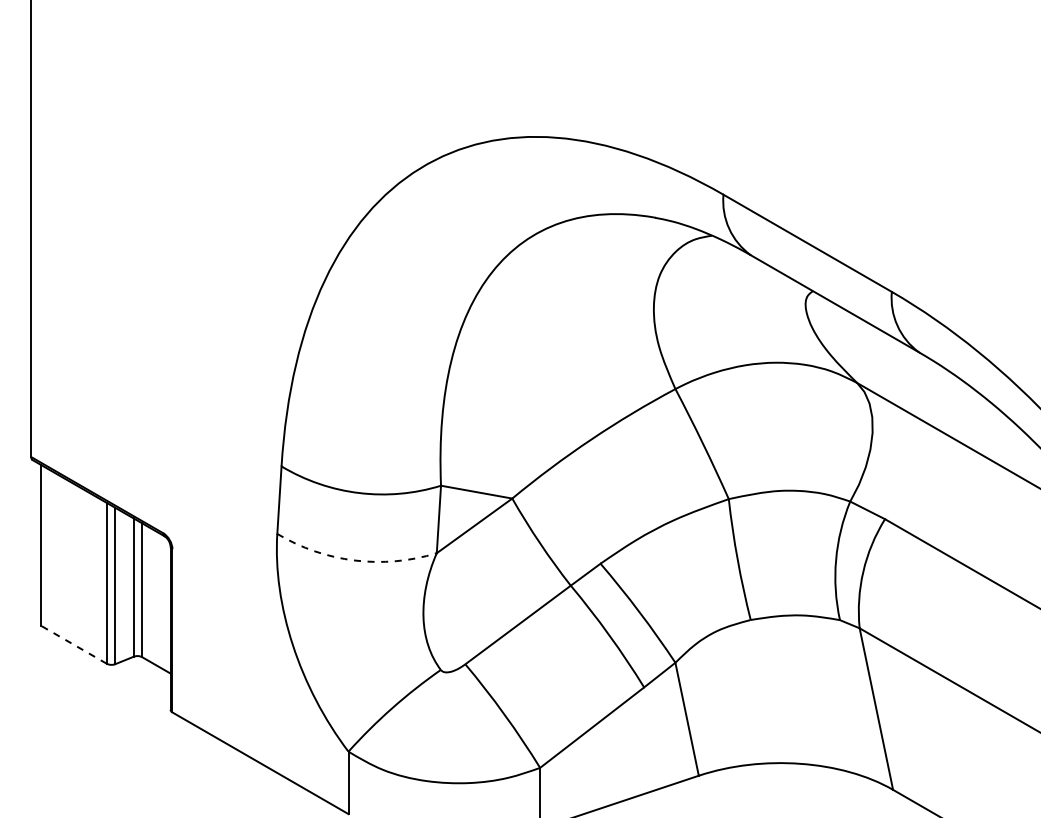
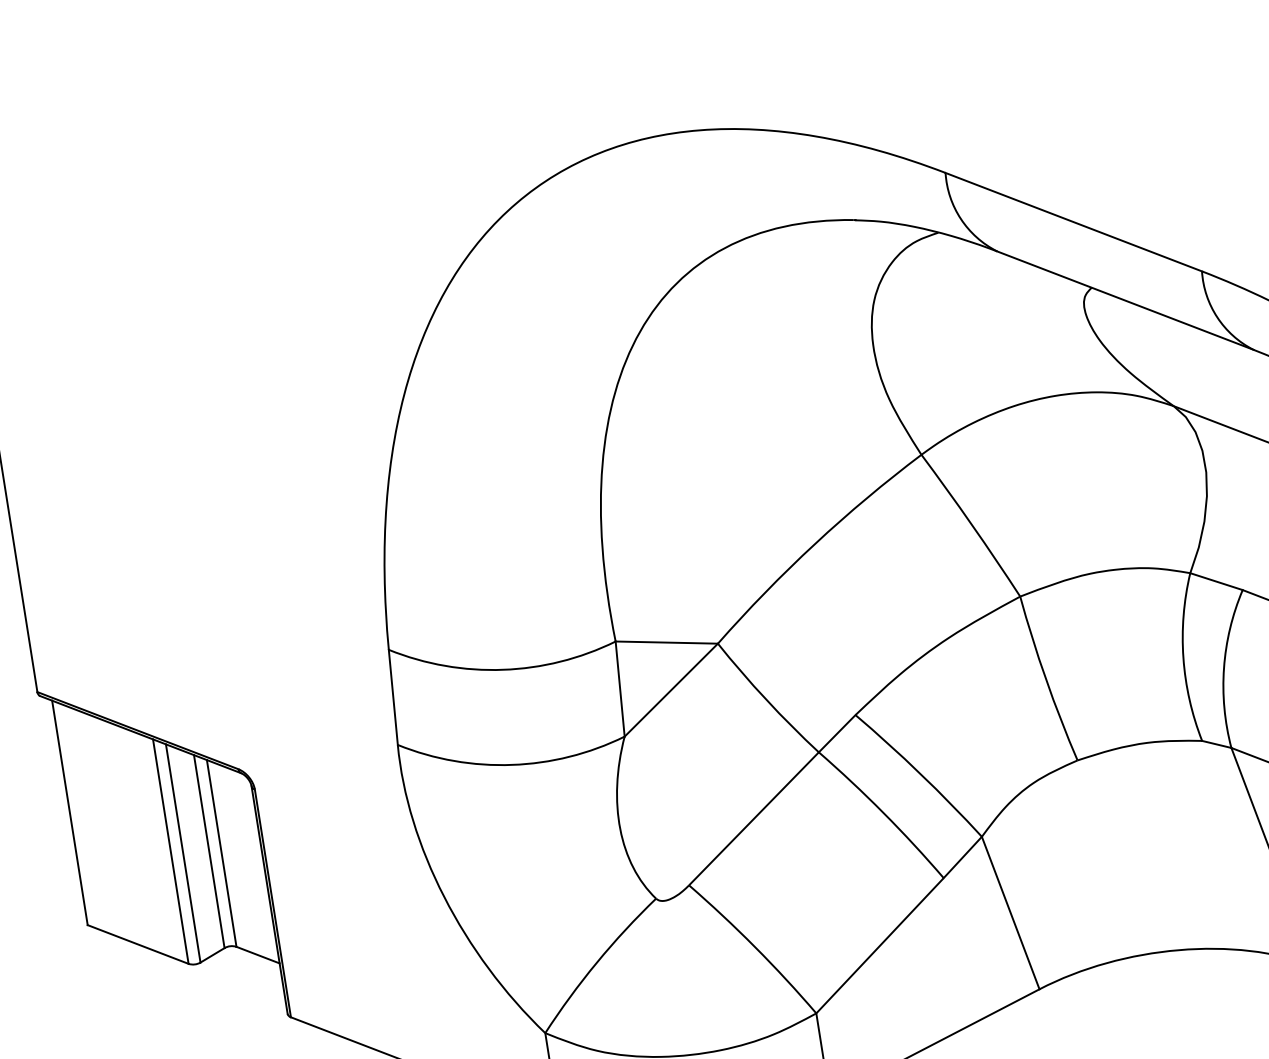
arc: (355, 560) -> (512, 764), dashed -> solid
line: (73, 644) -> (137, 944), dashed -> solid

